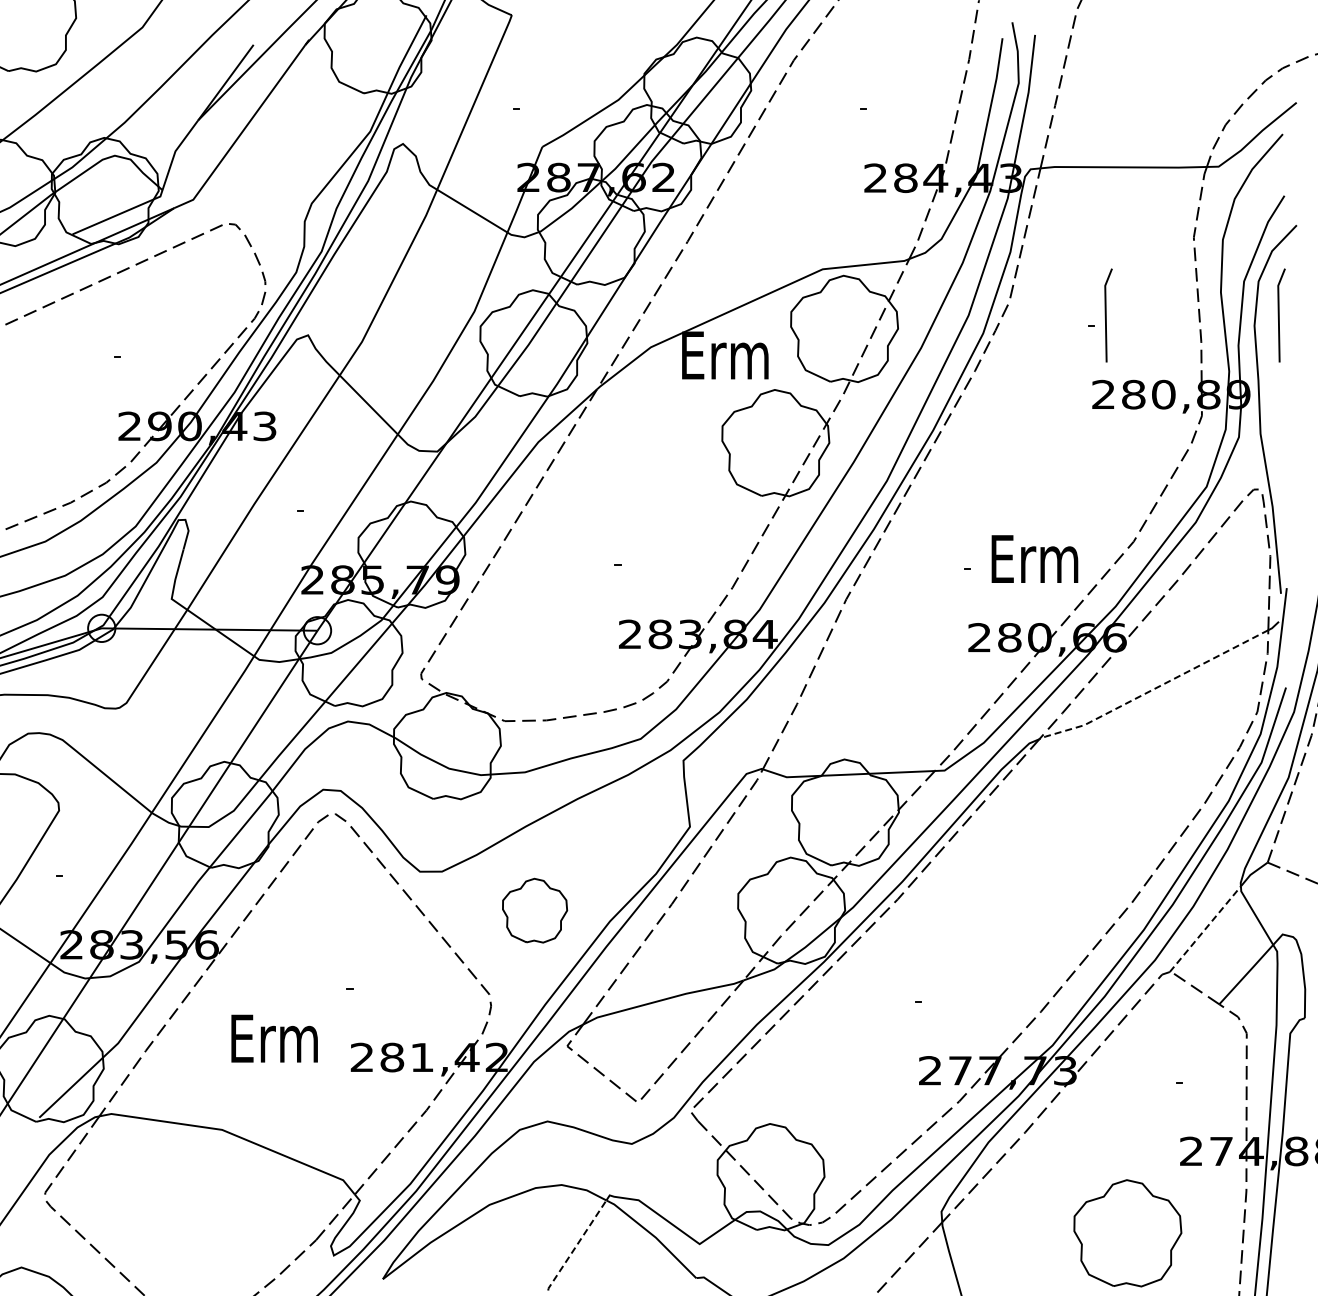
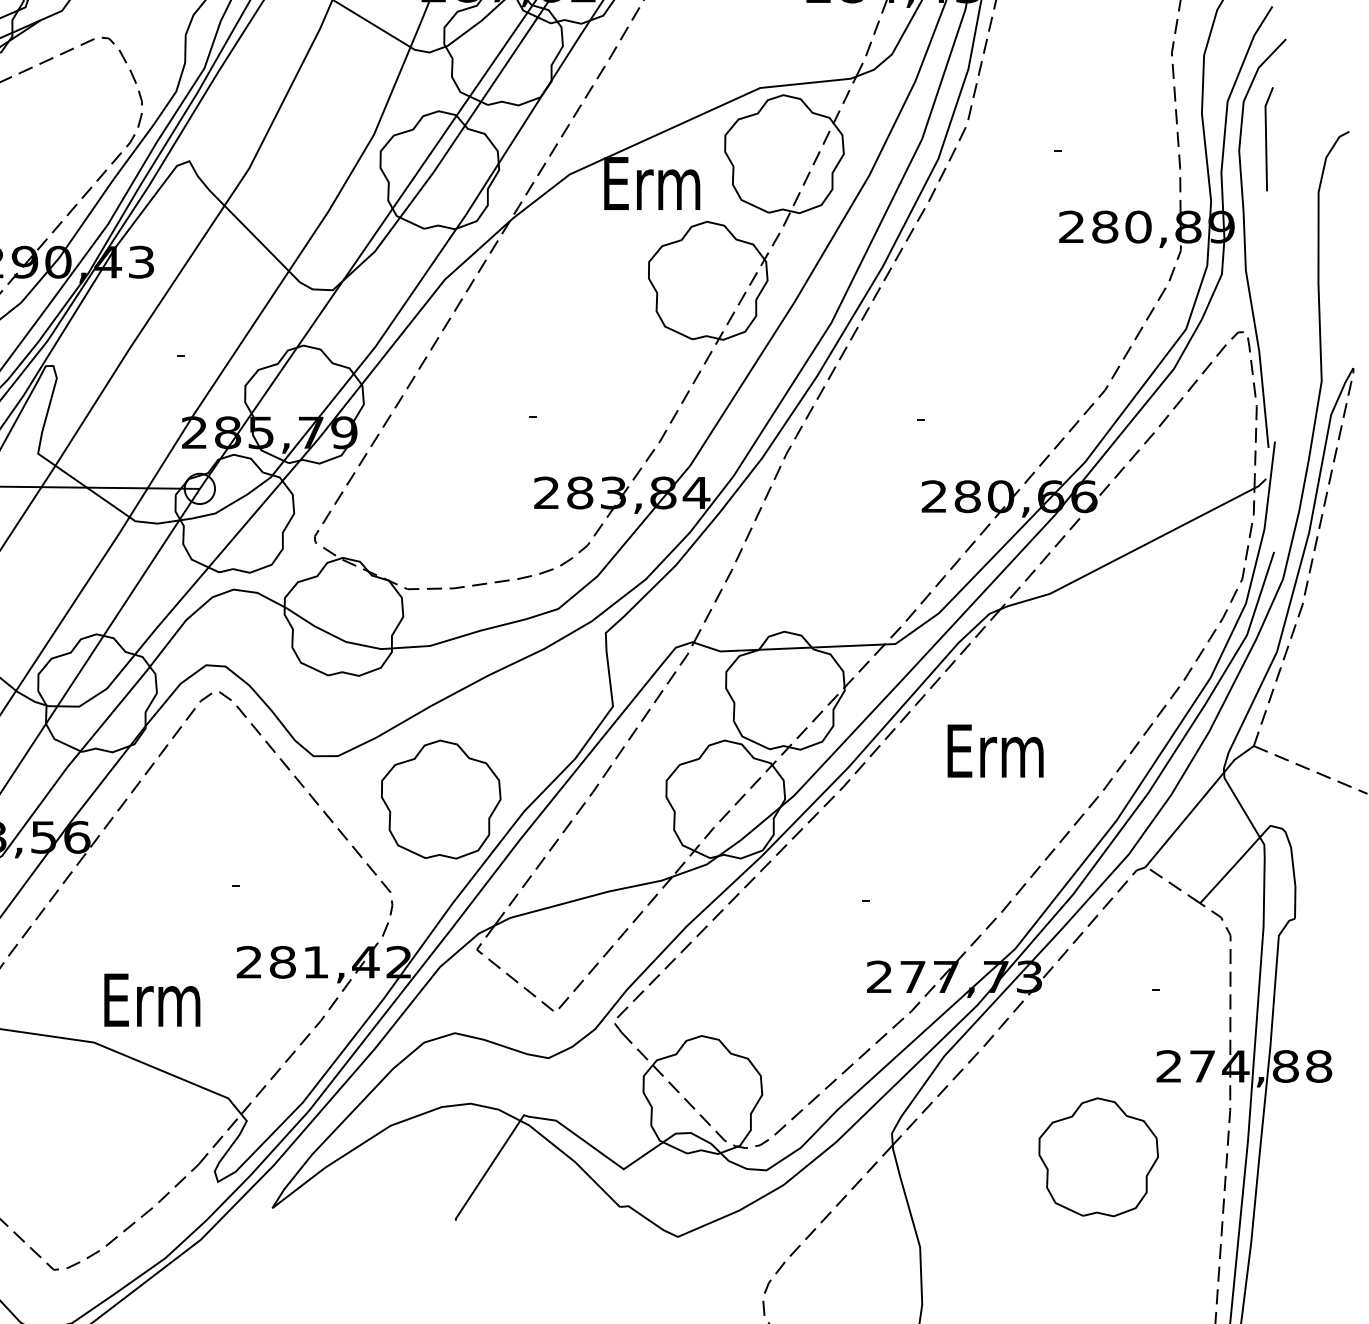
line: (1106, 315) -> (1075, 139), removed
text: (1034, 558) -> (995, 750), moved
line: (1154, 689) -> (1128, 554), dashed -> solid
part: (534, 910) -> (440, 799), size x1.67
line: (1205, 929) -> (1184, 820), dashed -> solid
text: (274, 1038) -> (152, 999), moved
line: (576, 1245) -> (487, 1170), dashed -> solid

